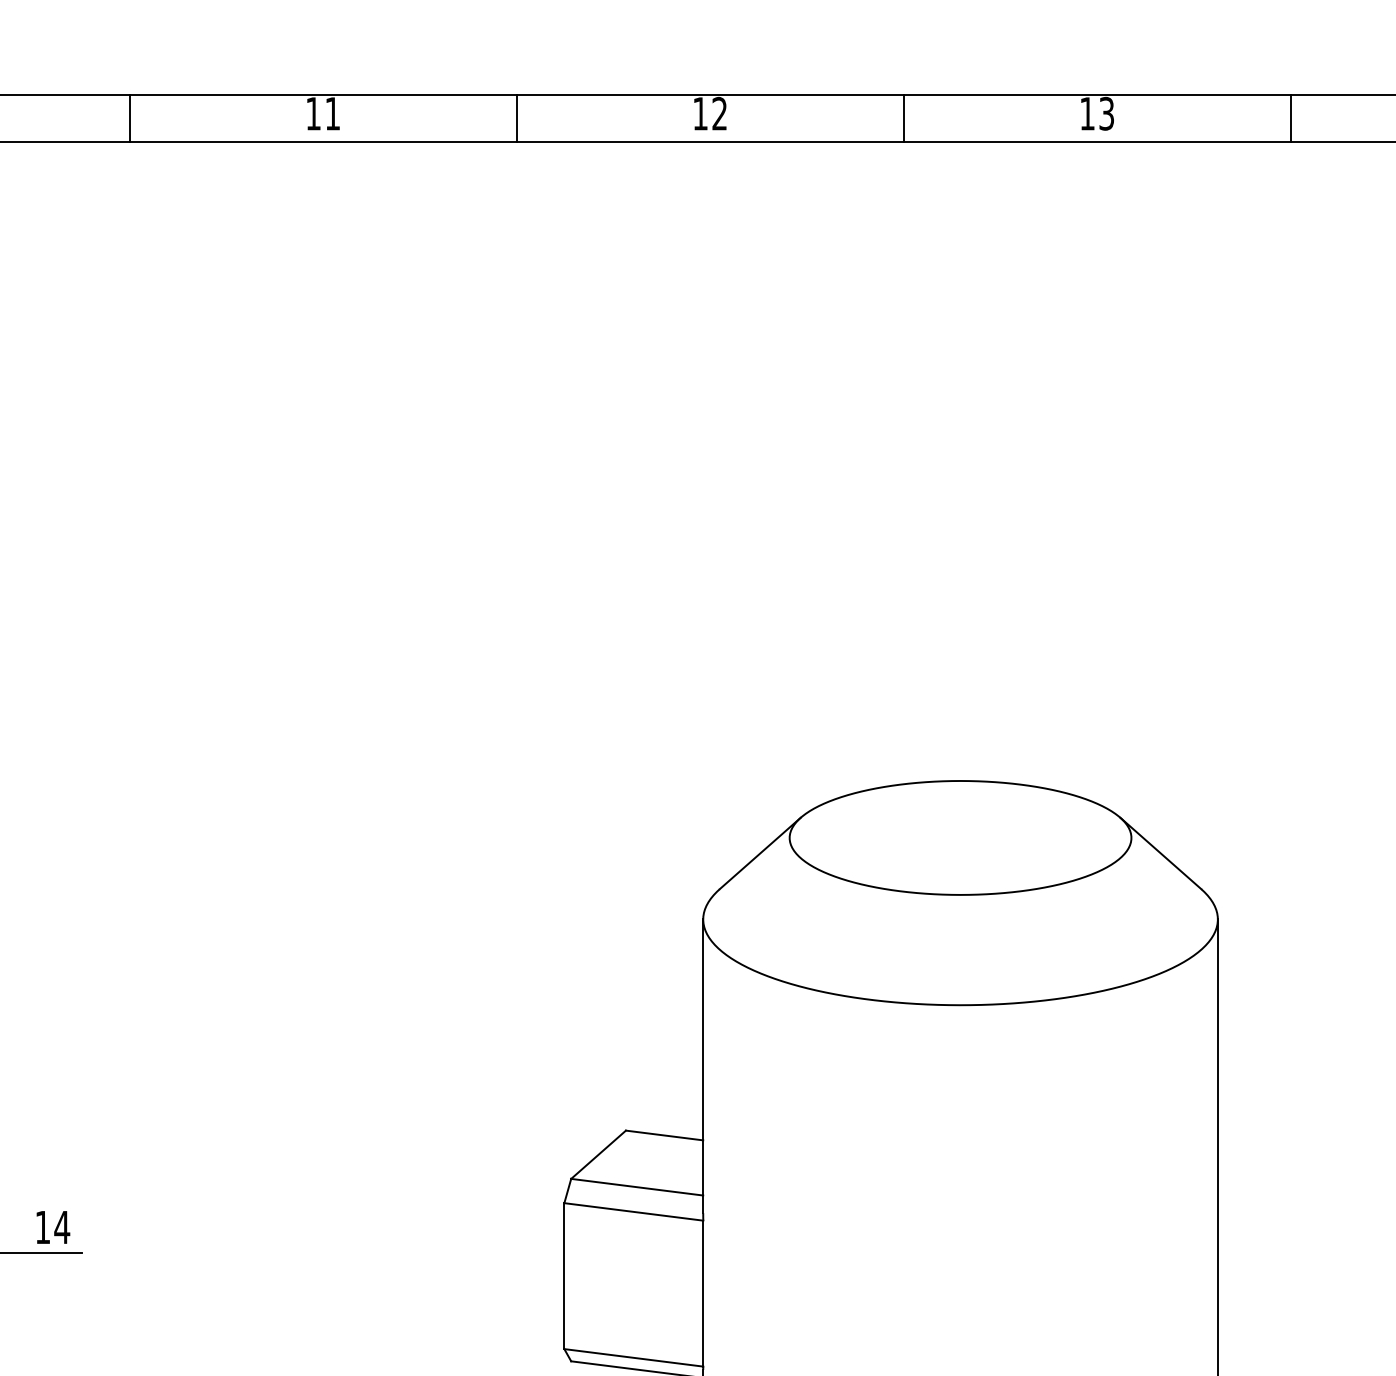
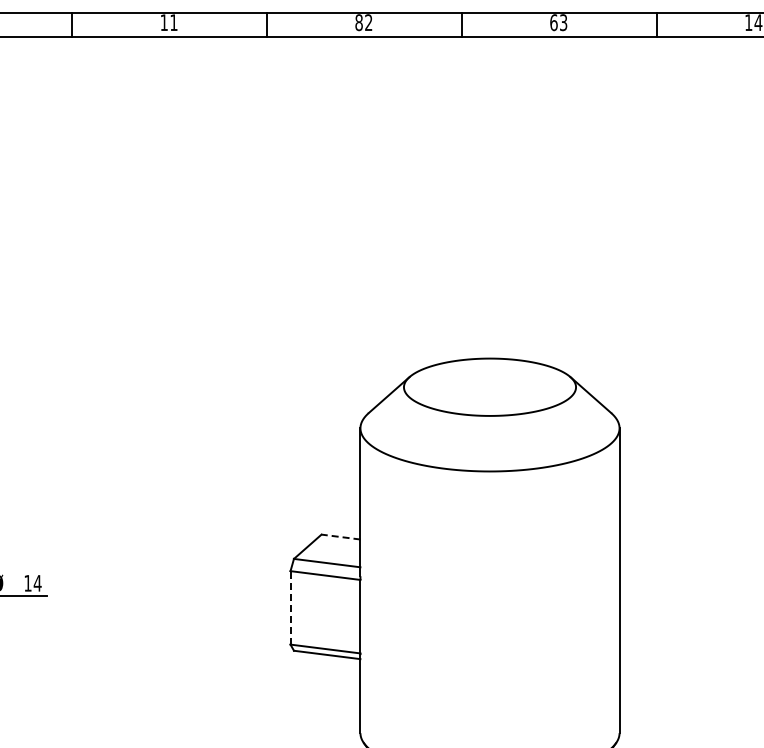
text: (699, 113) -> (358, 22), 12 -> 82
text: (1086, 113) -> (553, 22), 13 -> 63
line: (663, 1136) -> (340, 537), solid -> dashed
line: (564, 1275) -> (290, 607), solid -> dashed

